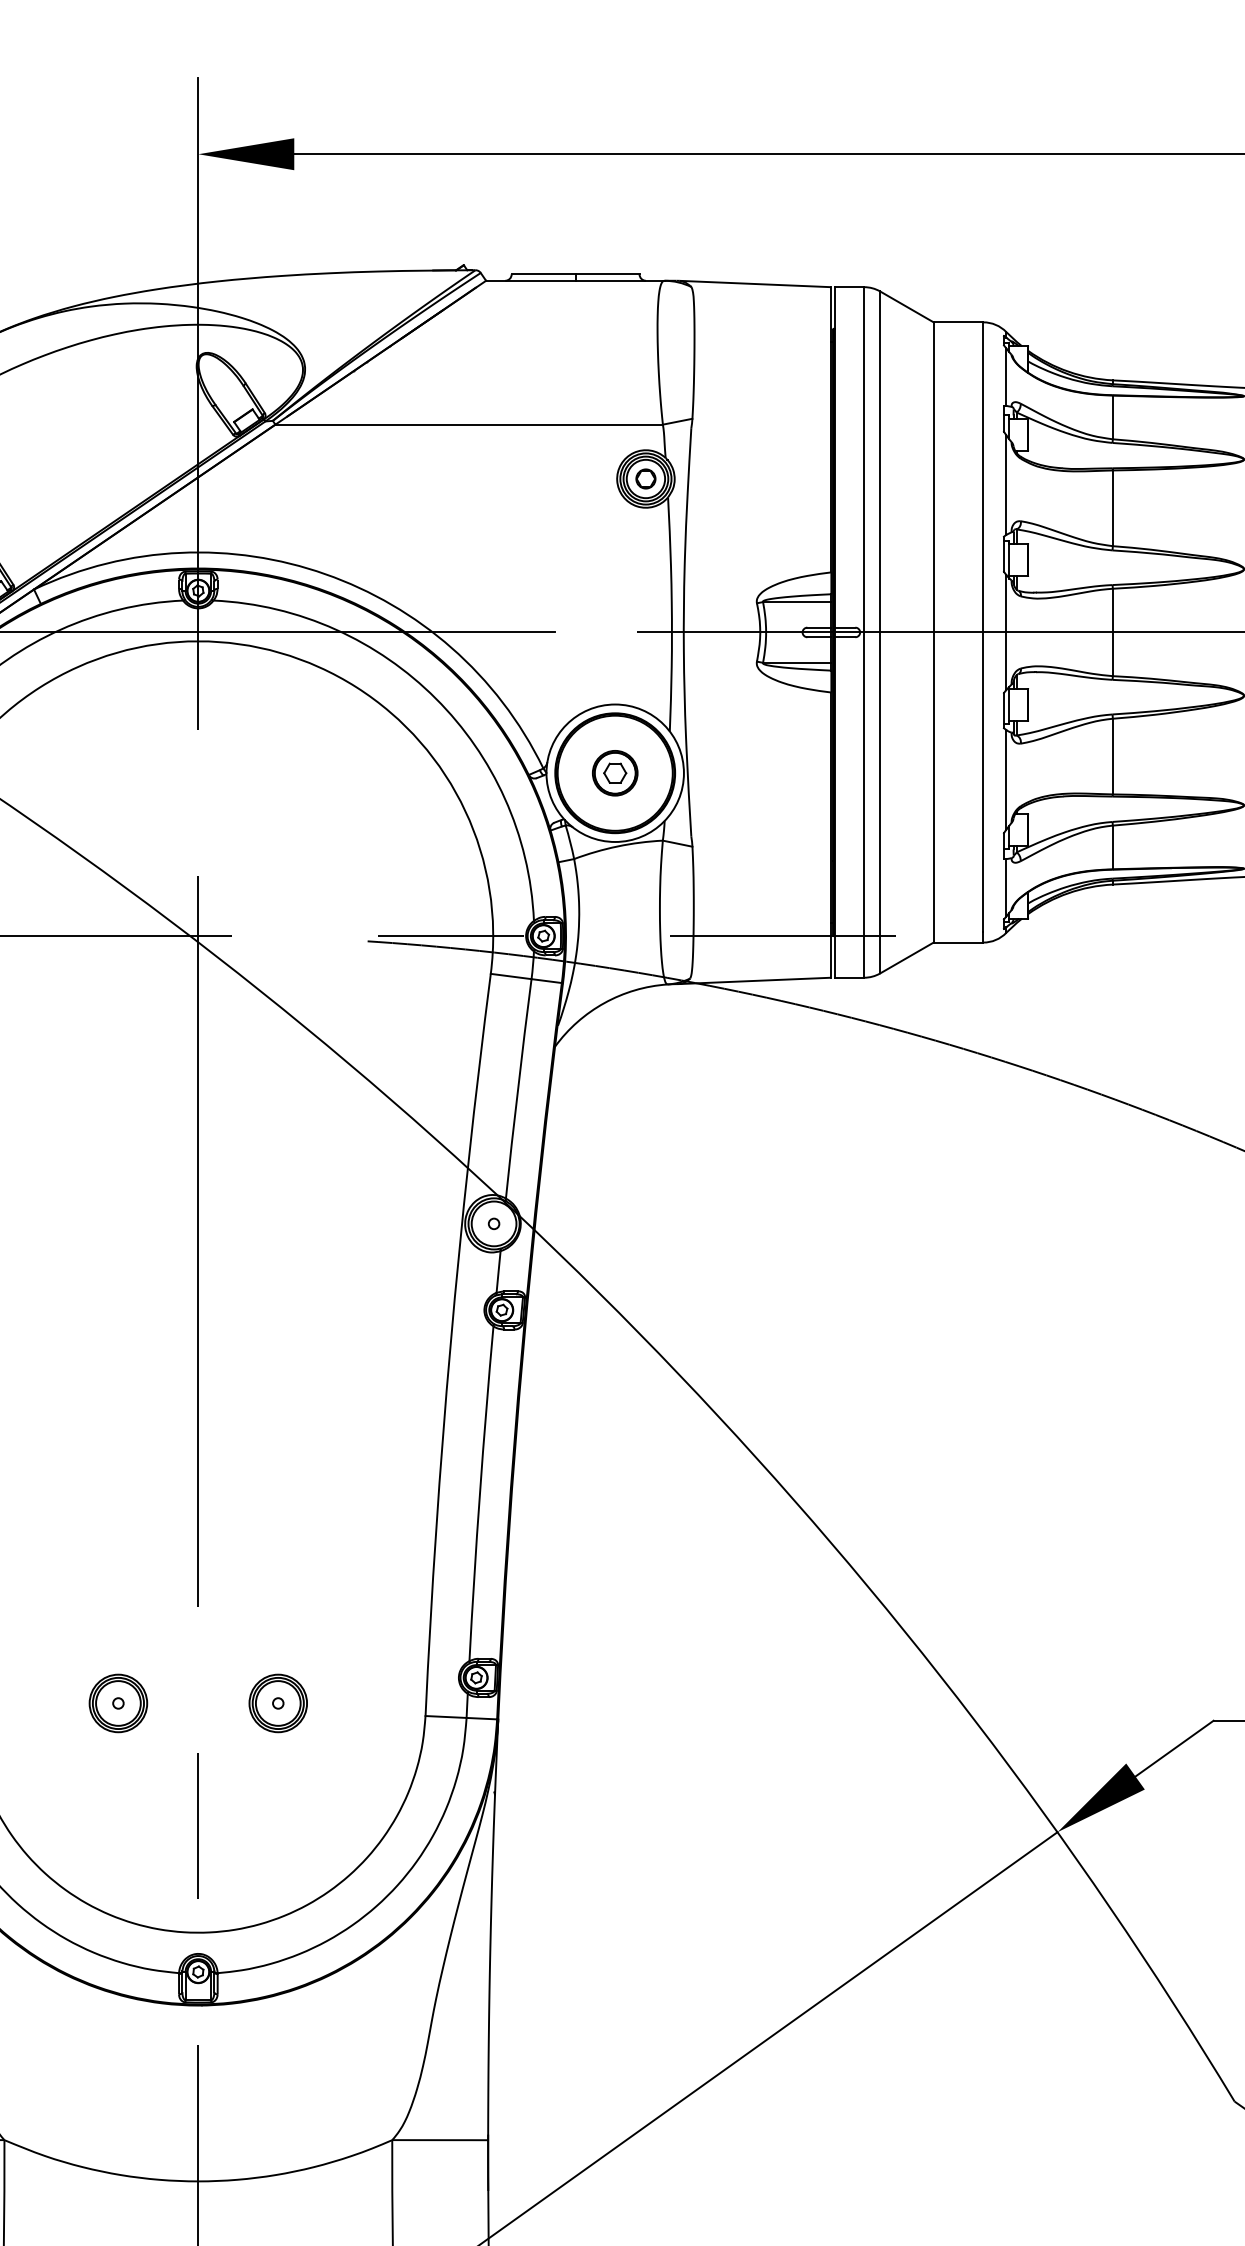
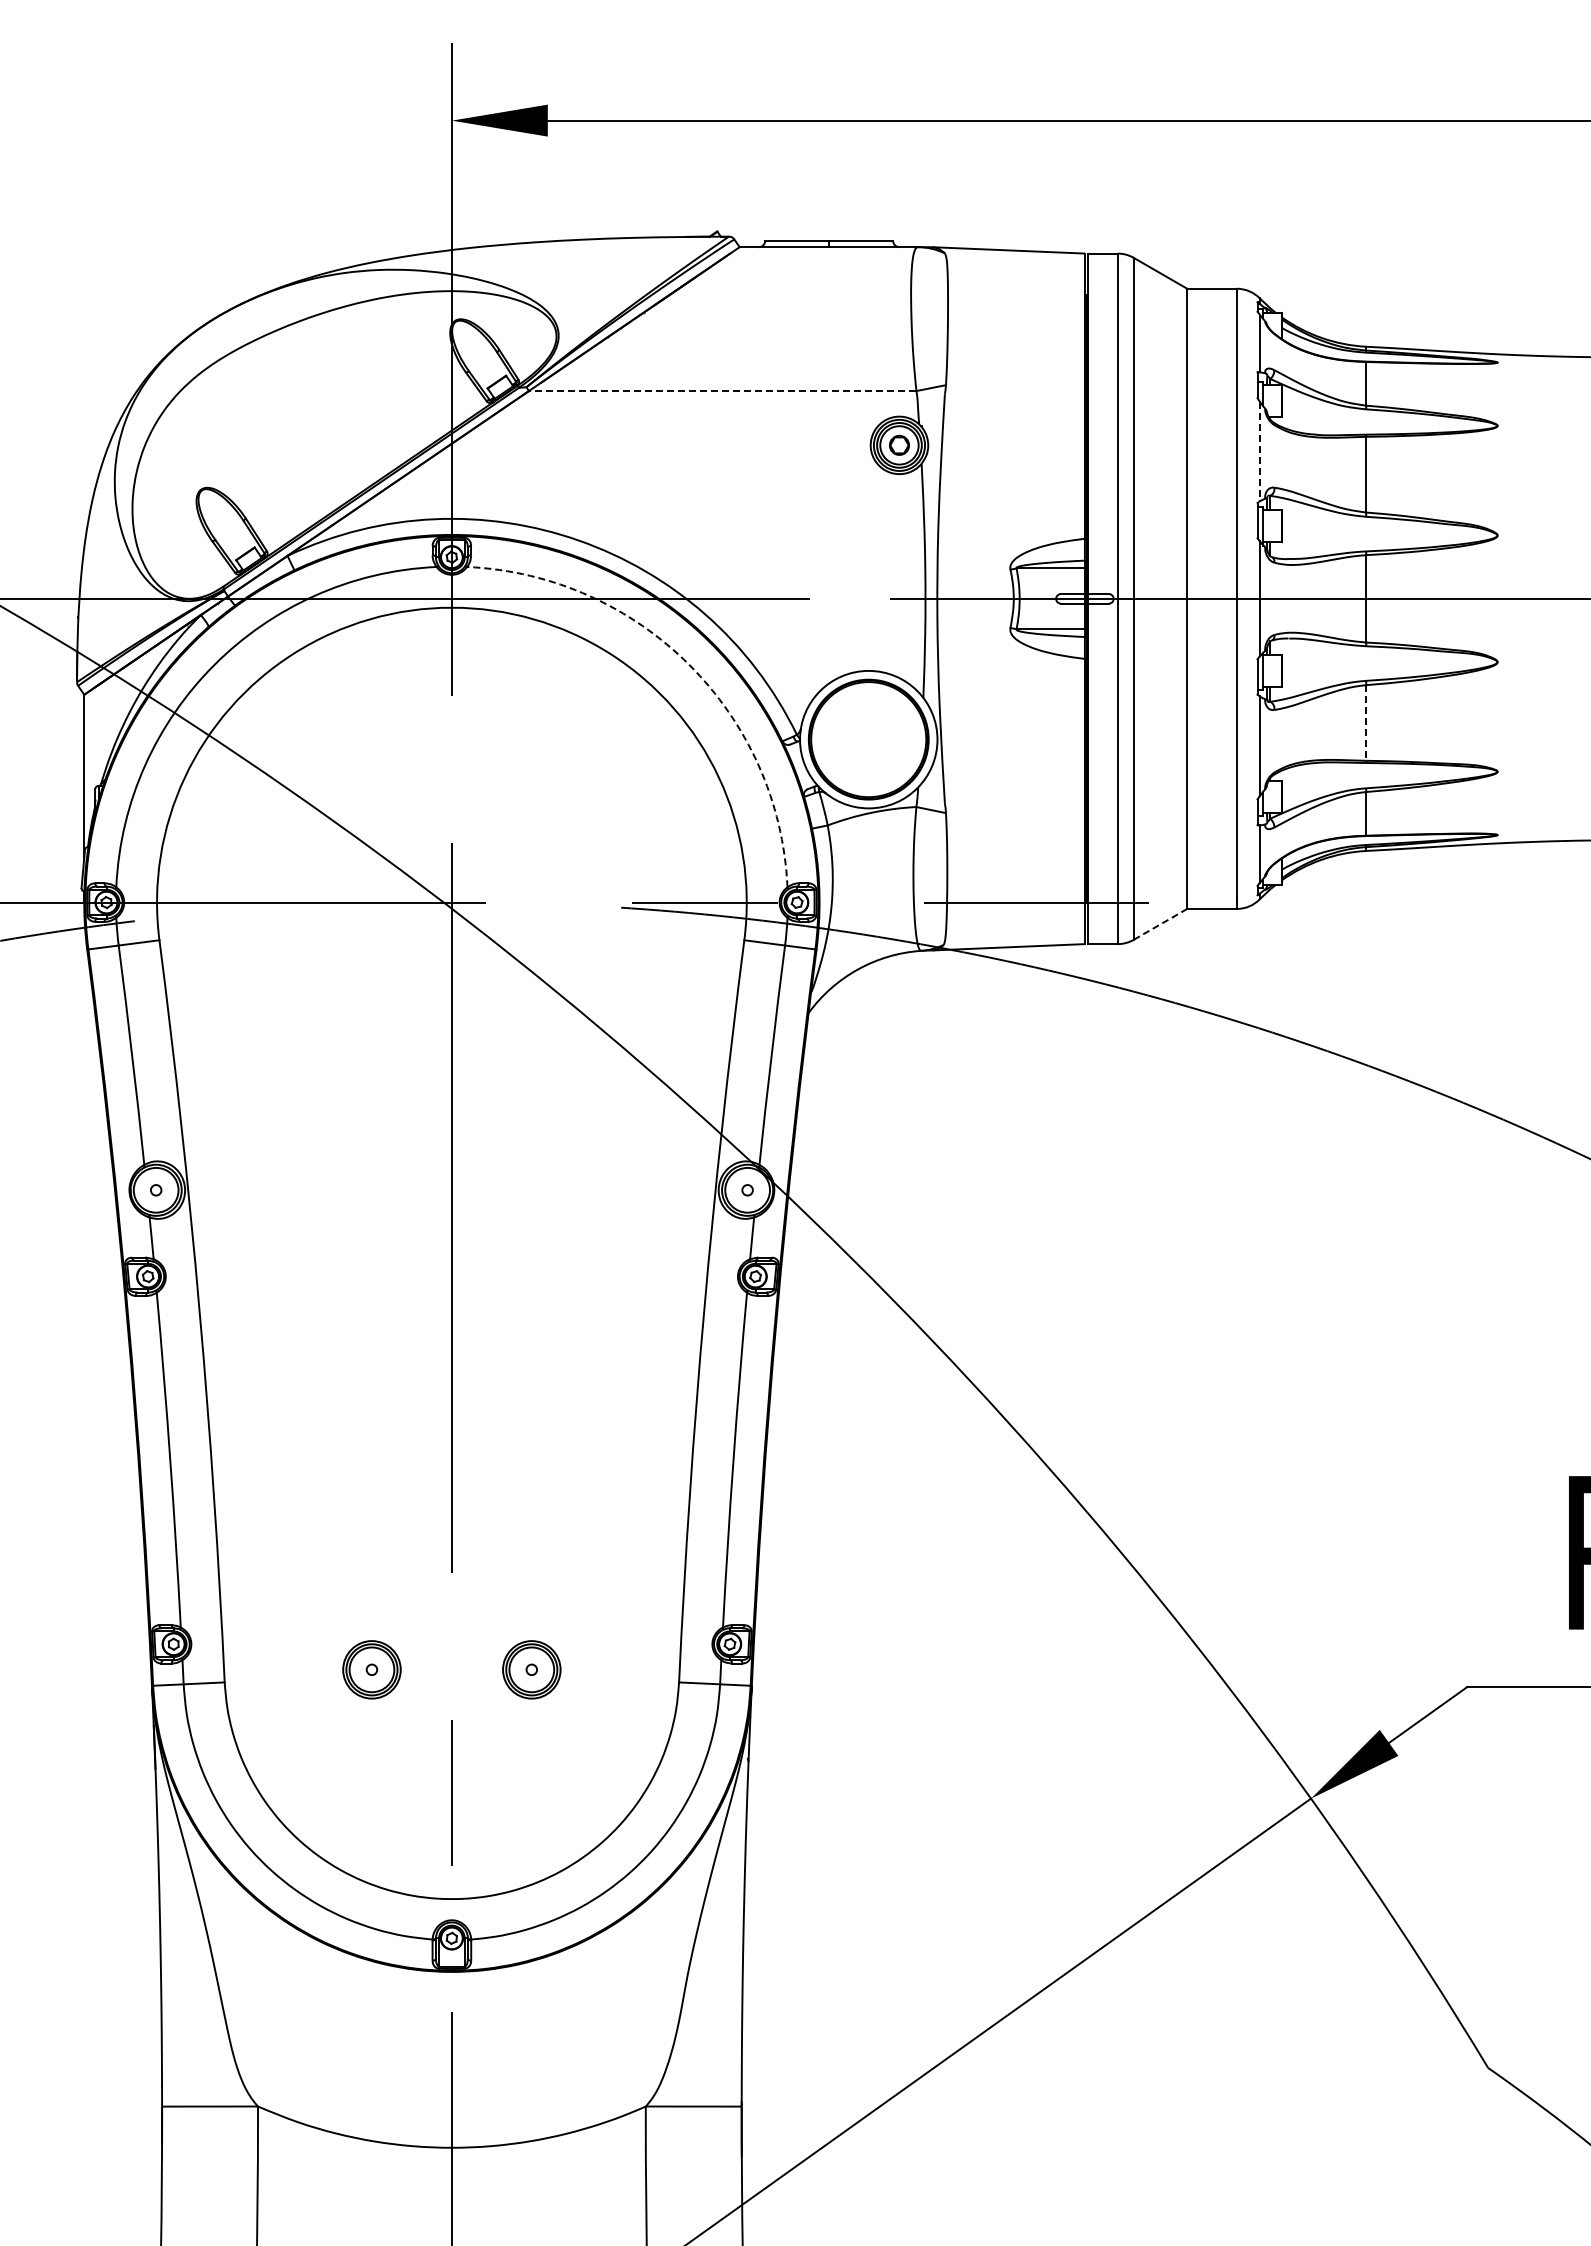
line: (468, 425) -> (722, 391), solid -> dashed
line: (1005, 485) -> (1259, 451), solid -> dashed
arc: (435, 699) -> (689, 665), solid -> dashed
line: (1112, 756) -> (1366, 722), solid -> dashed
part: (614, 773) -> (868, 739), removed
line: (906, 958) -> (1160, 924), solid -> dashed

